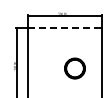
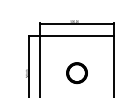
line: (65, 27) -> (77, 35), dashed -> solid
circle: (74, 68) -> (76, 73), moved

